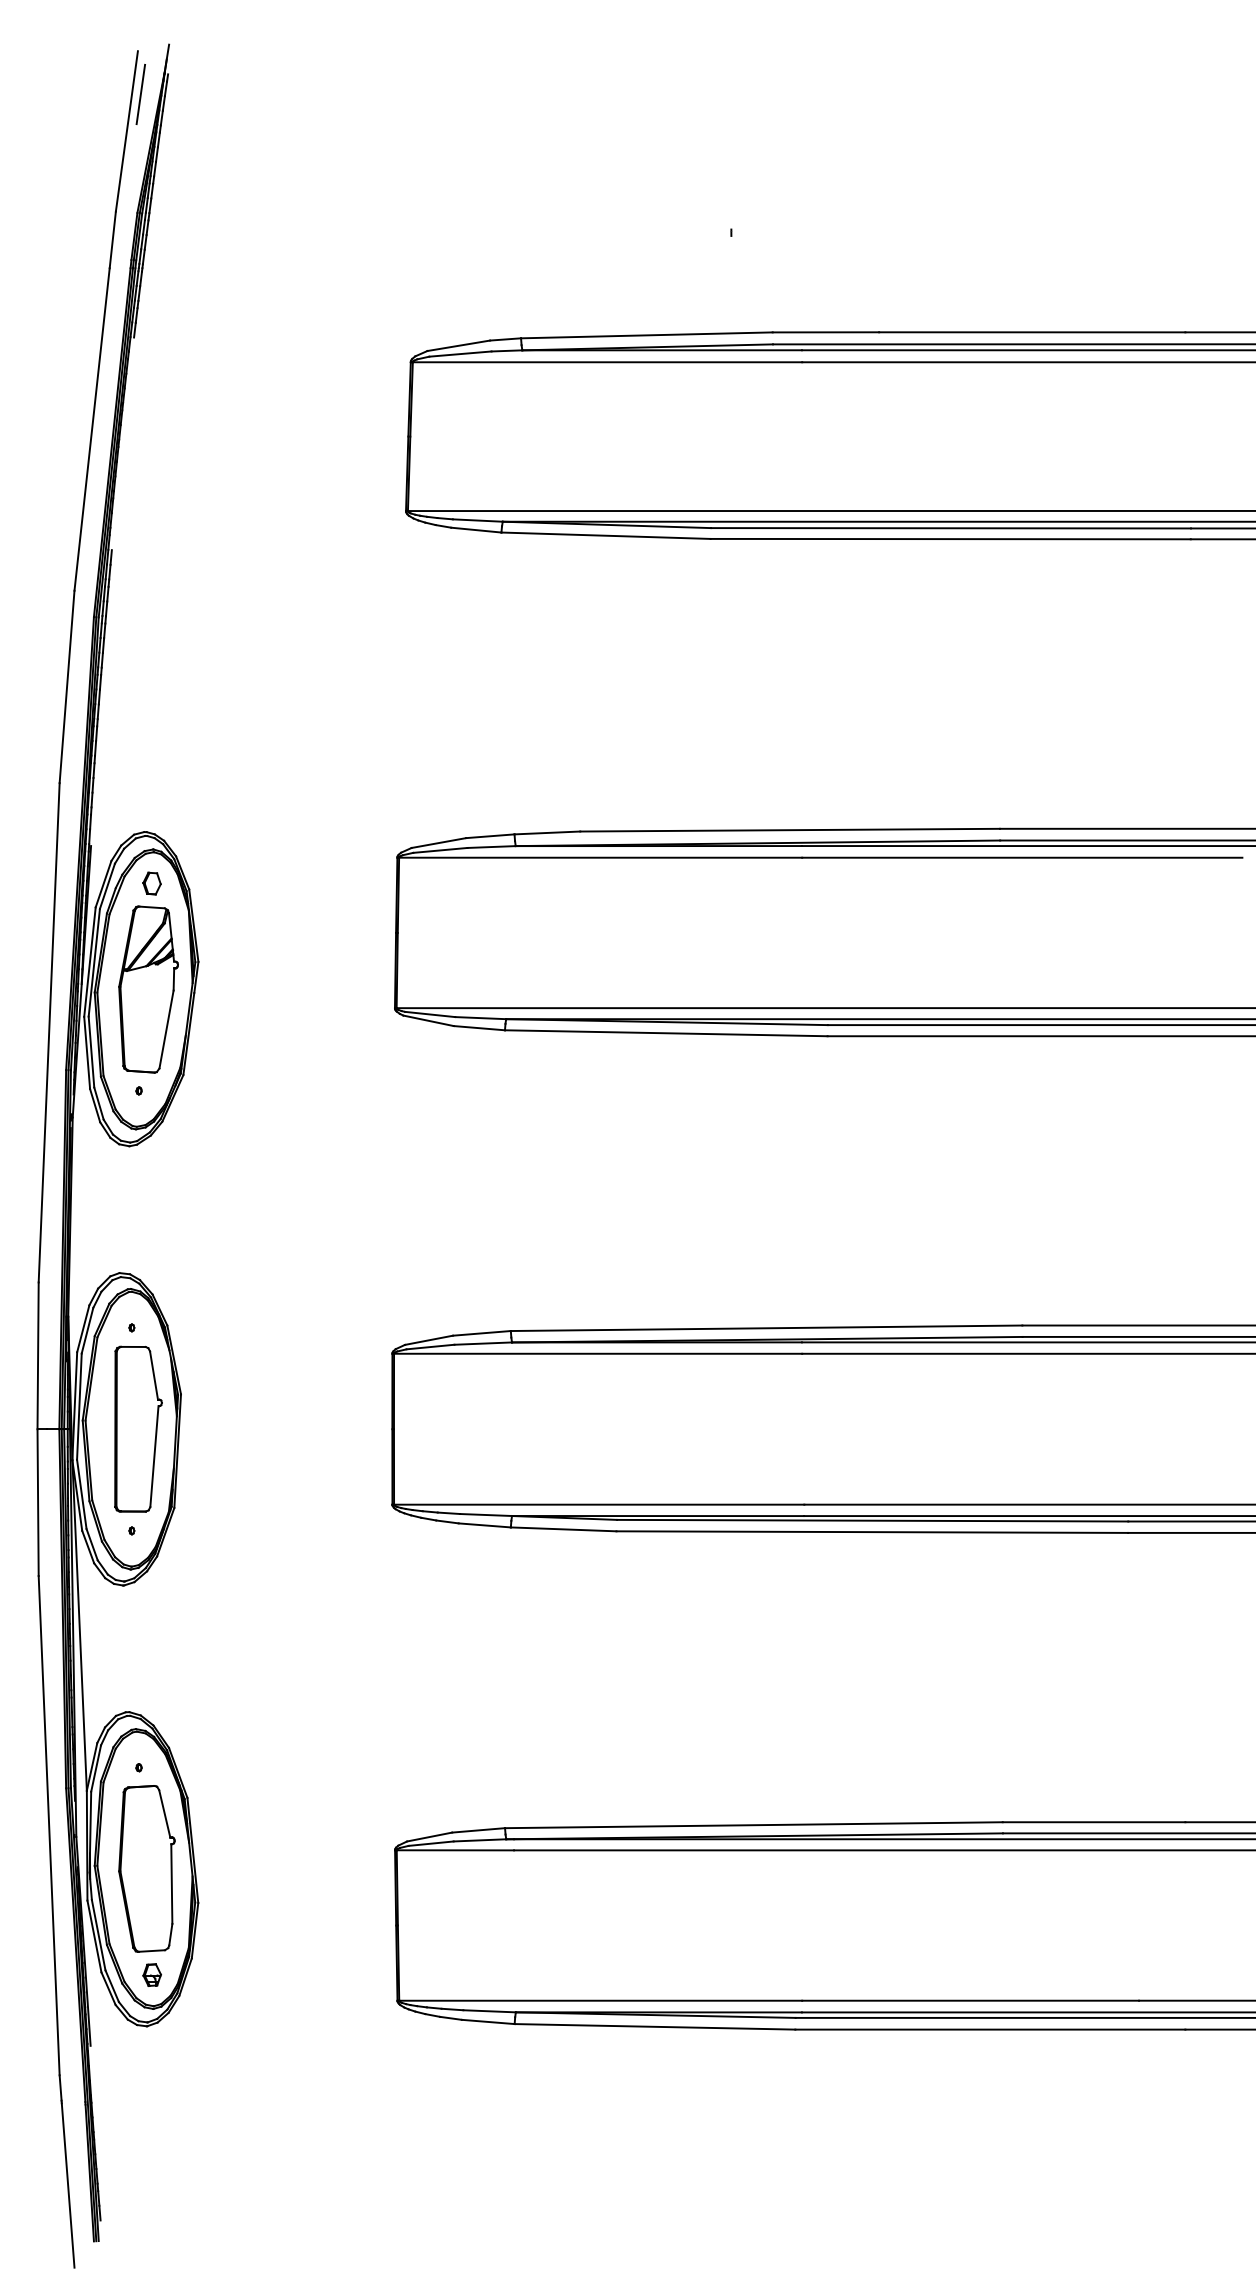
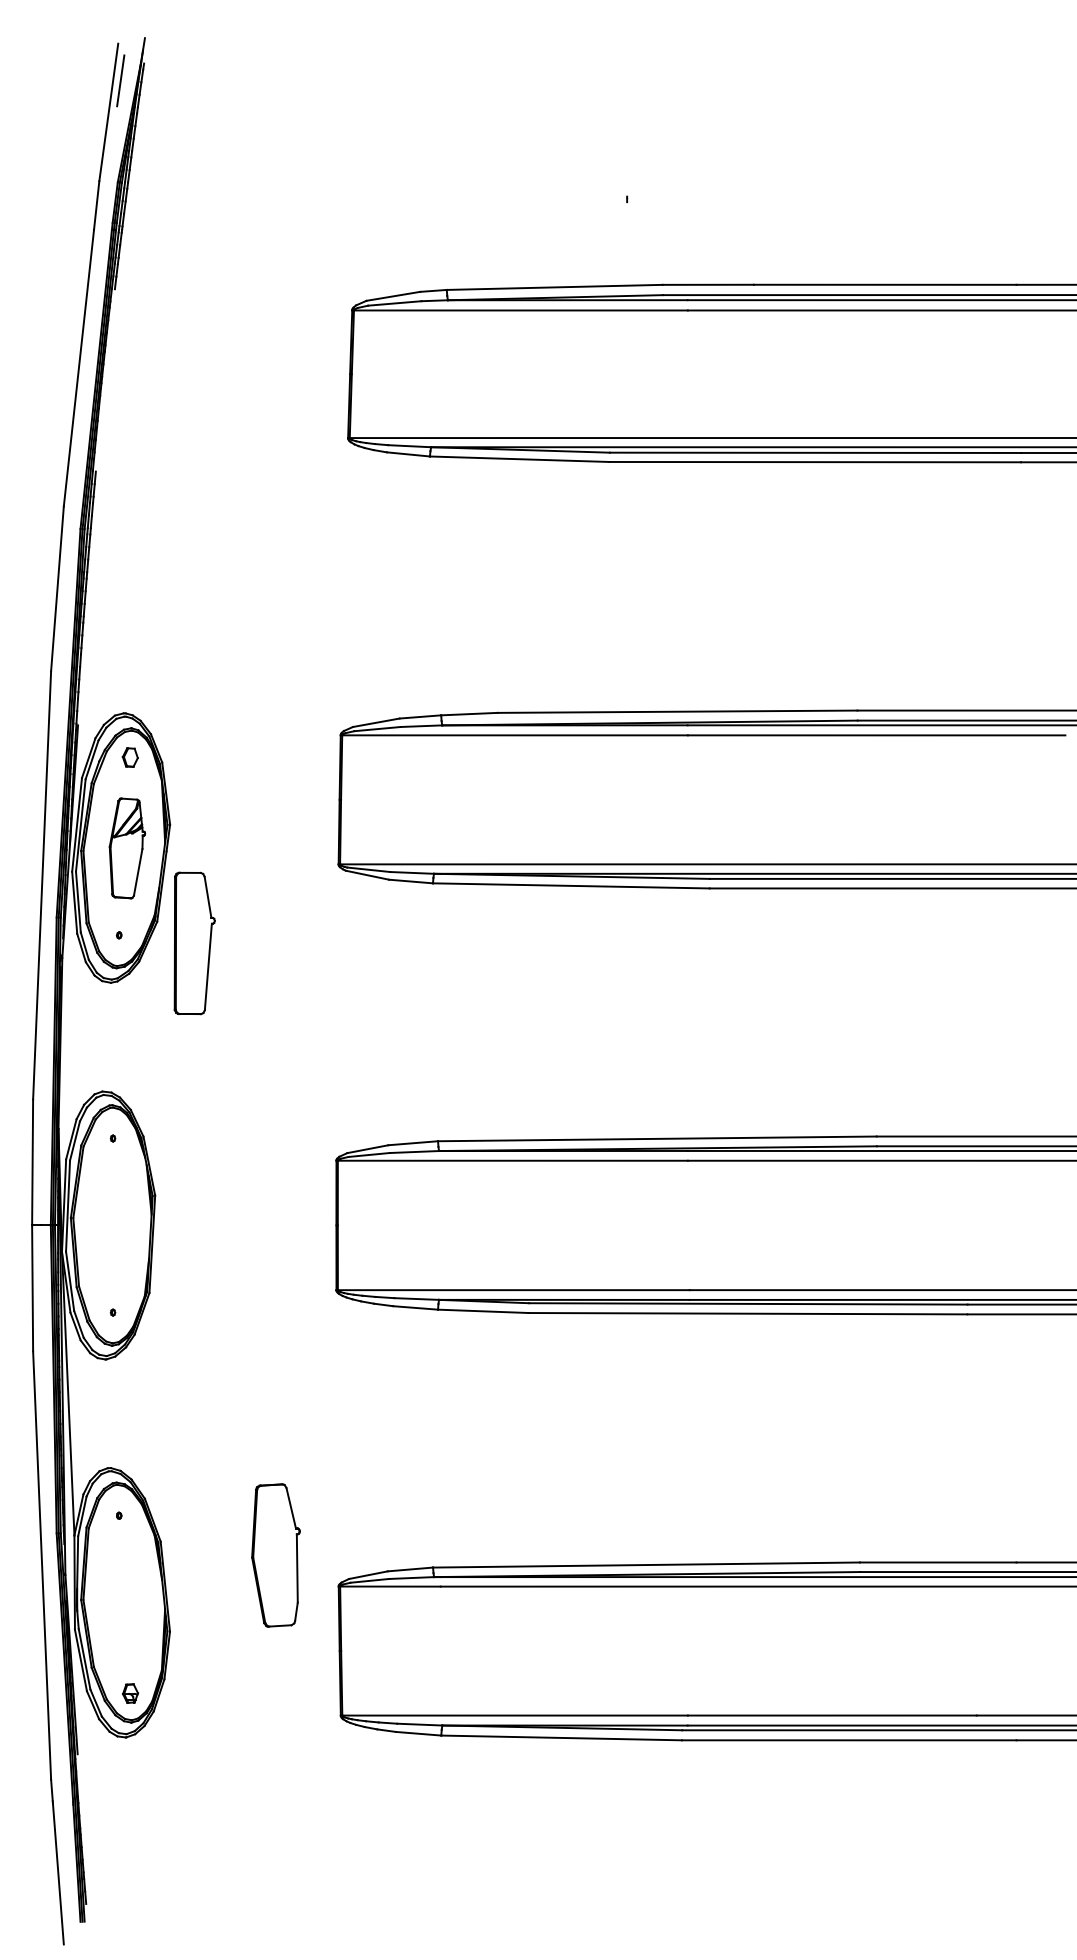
part: (148, 989) -> (127, 848), size x0.7
part: (138, 1429) -> (194, 943), moved
part: (146, 1868) -> (275, 1555), moved

